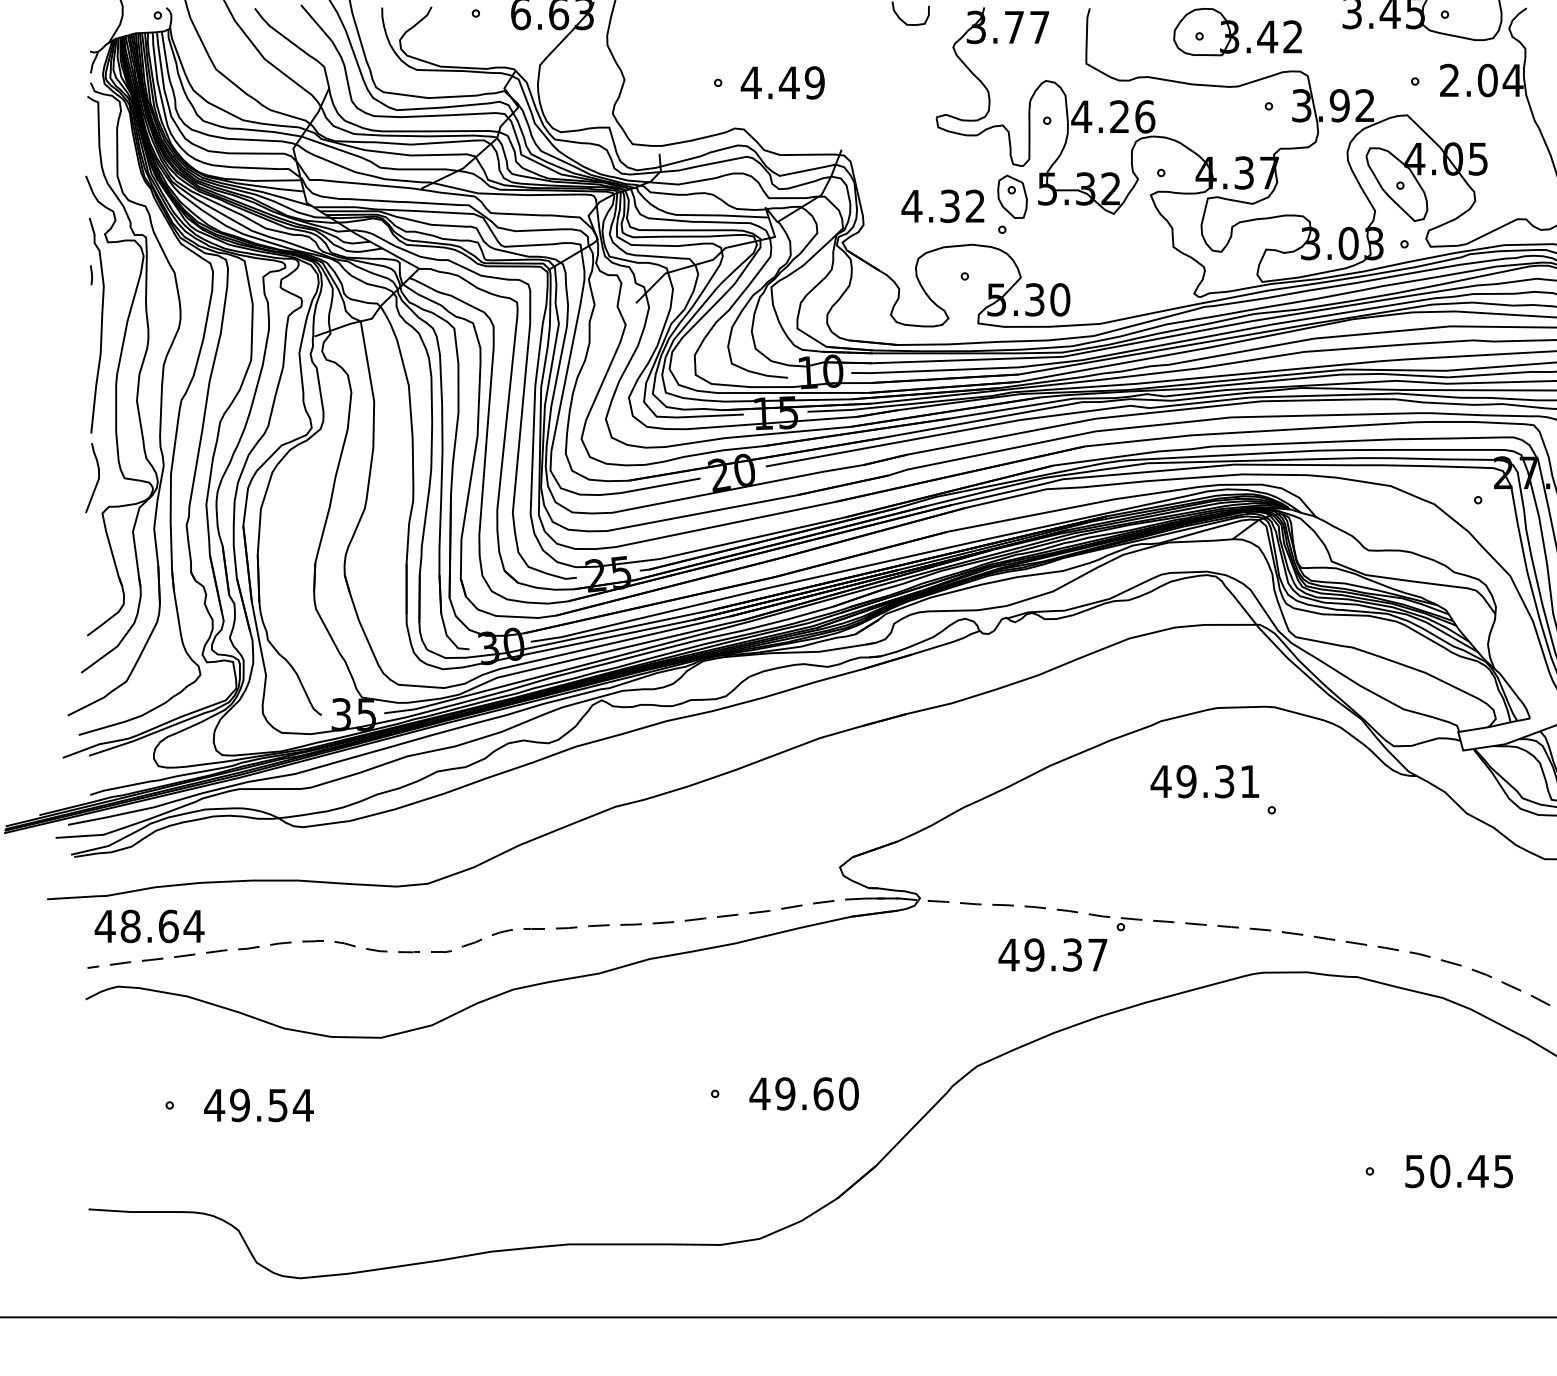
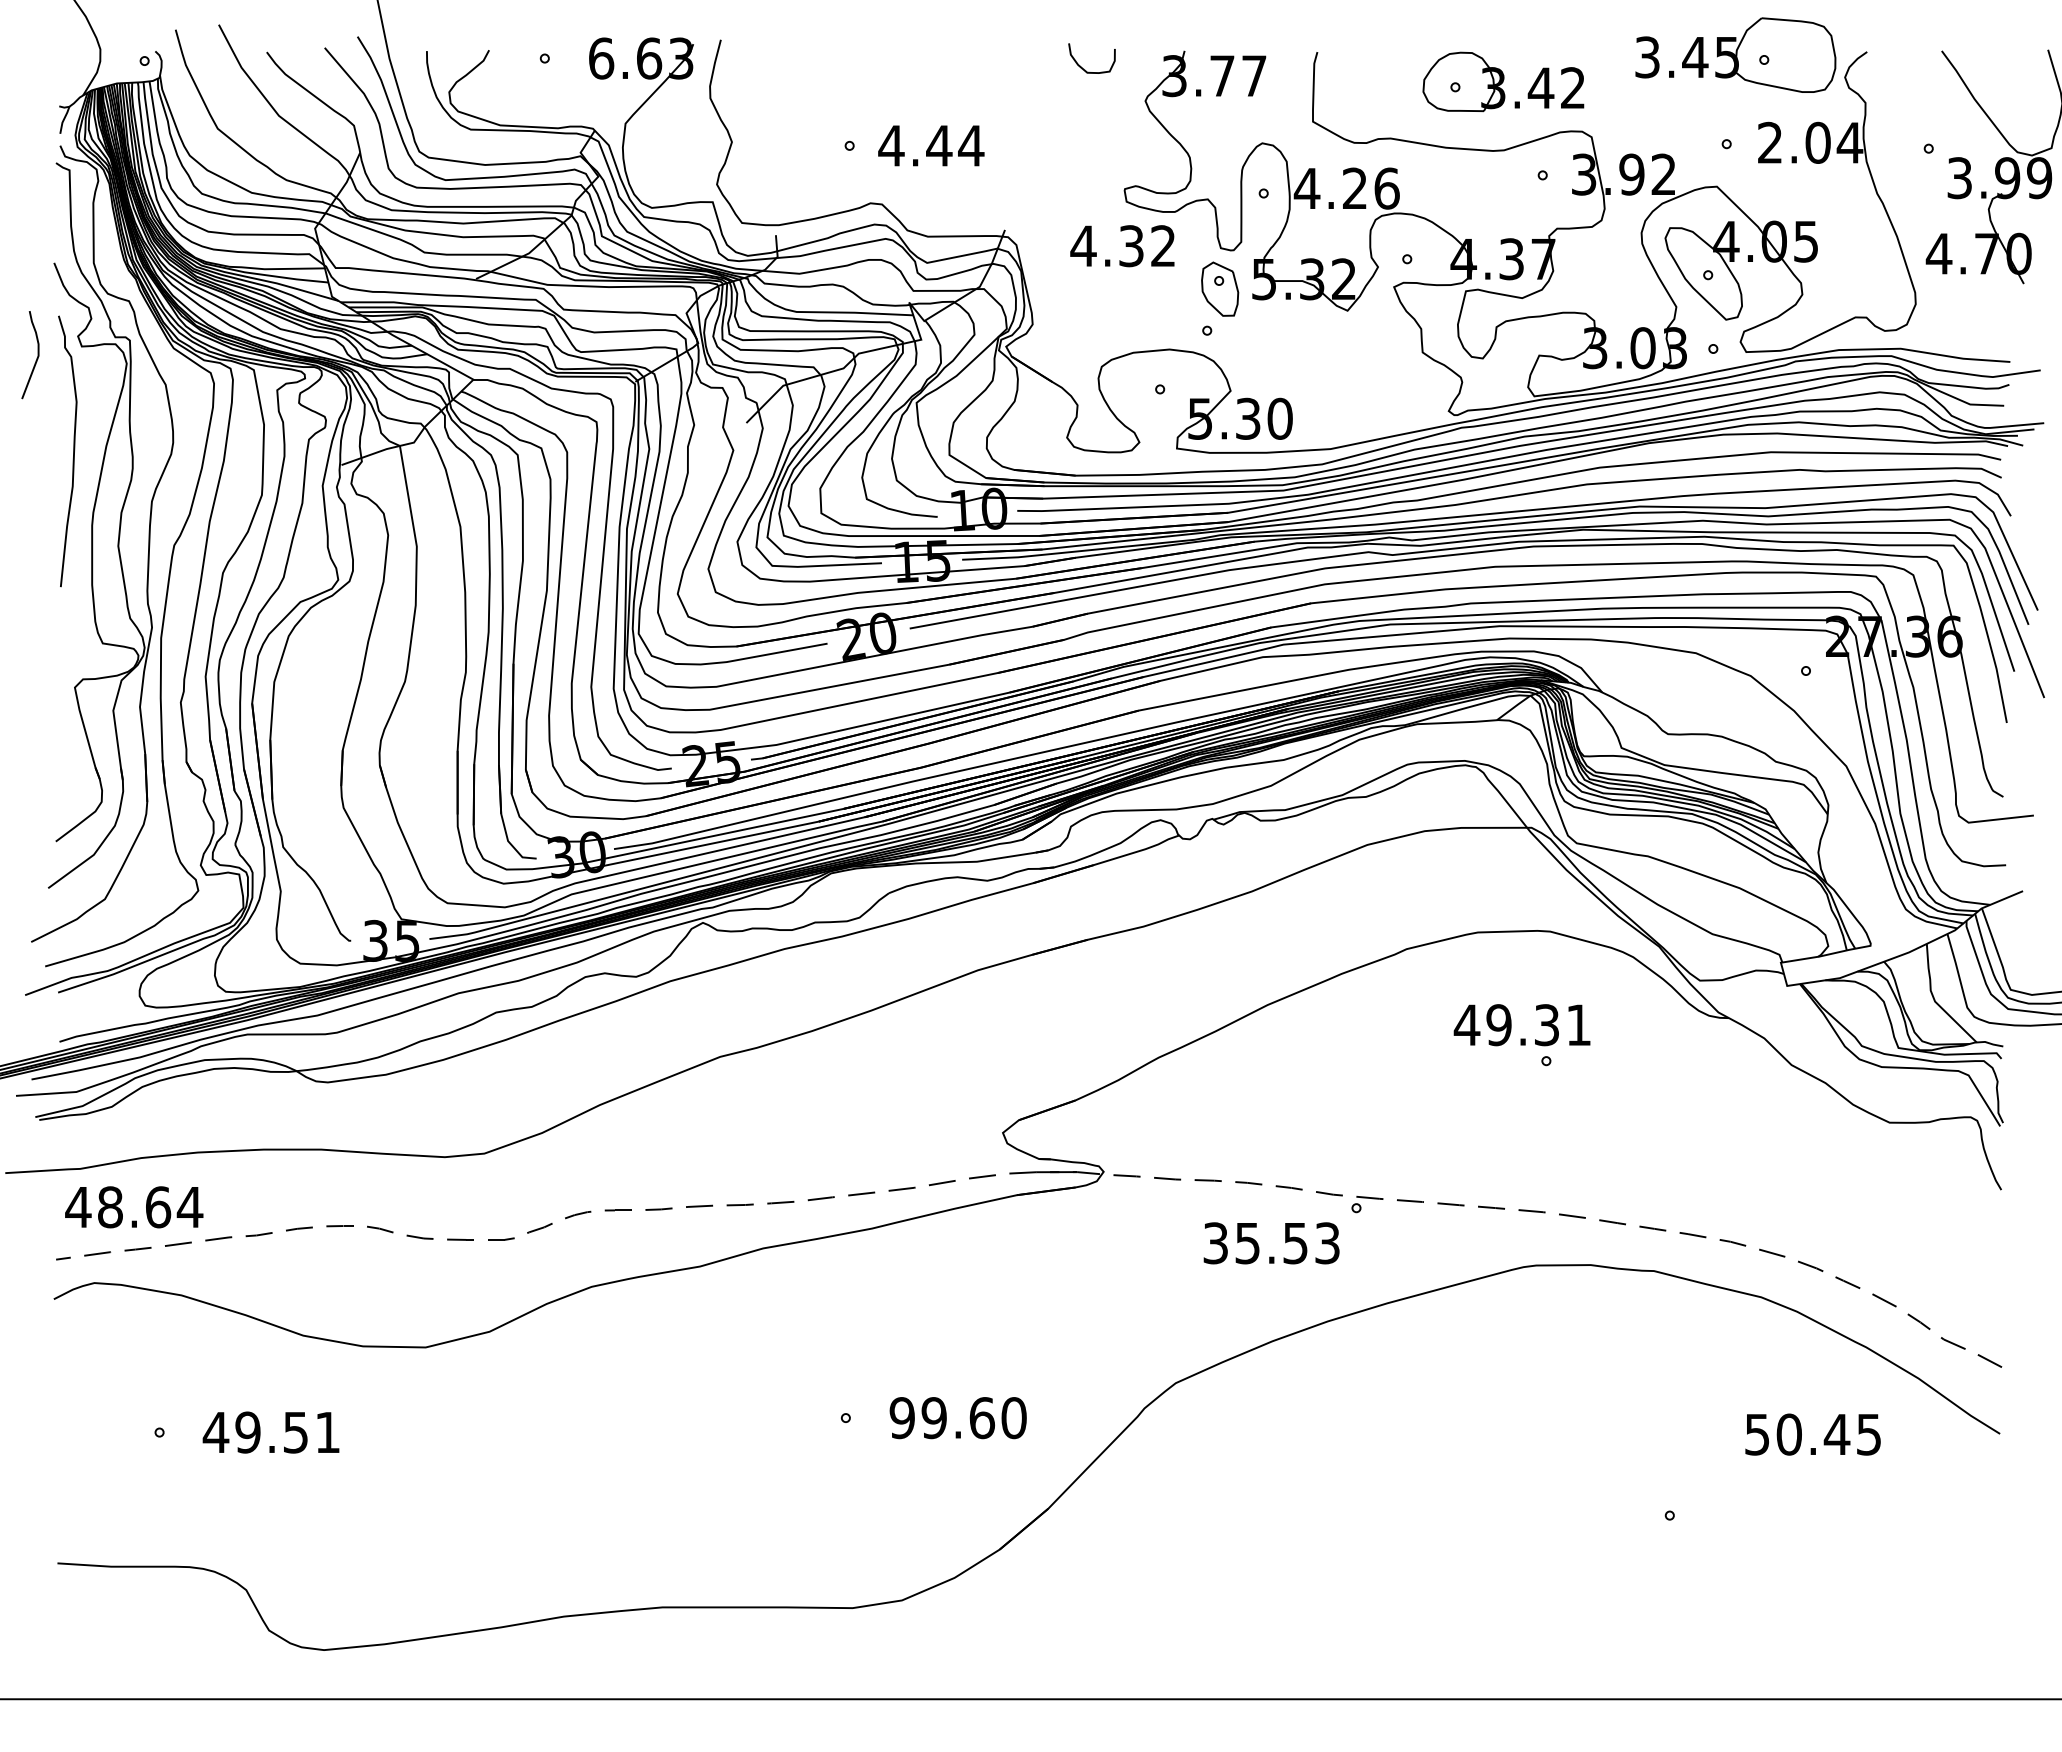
text: (814, 82) -> (971, 145), 4.49 -> 4.44
text: (942, 206) -> (1122, 246), moved
line: (91, 274) -> (60, 387), removed
curve: (97, 480) -> (36, 358), moved
text: (1204, 781) -> (1521, 1025), moved
text: (1052, 955) -> (1270, 1243), 49.37 -> 35.53
text: (760, 1094) -> (902, 1418), 49.60 -> 99.60
text: (303, 1105) -> (327, 1432), 49.54 -> 49.51
text: (1458, 1171) -> (1812, 1434), moved

